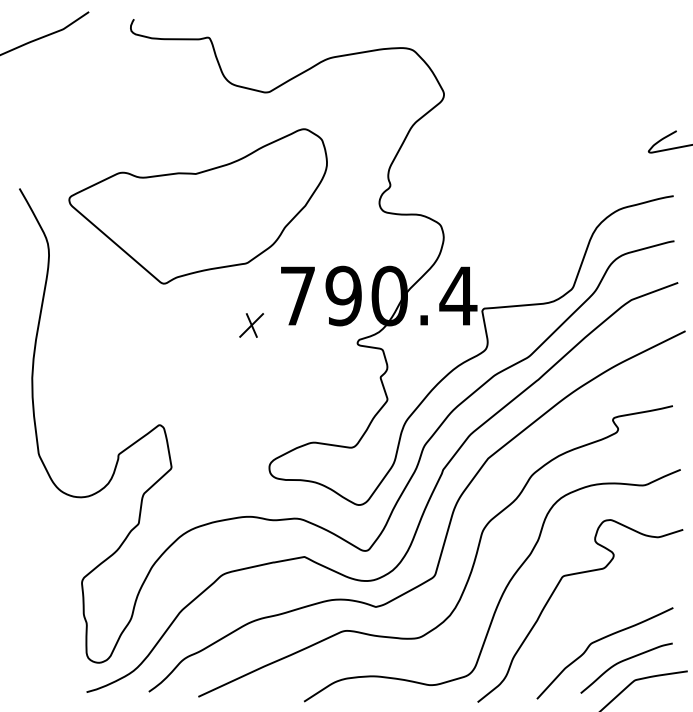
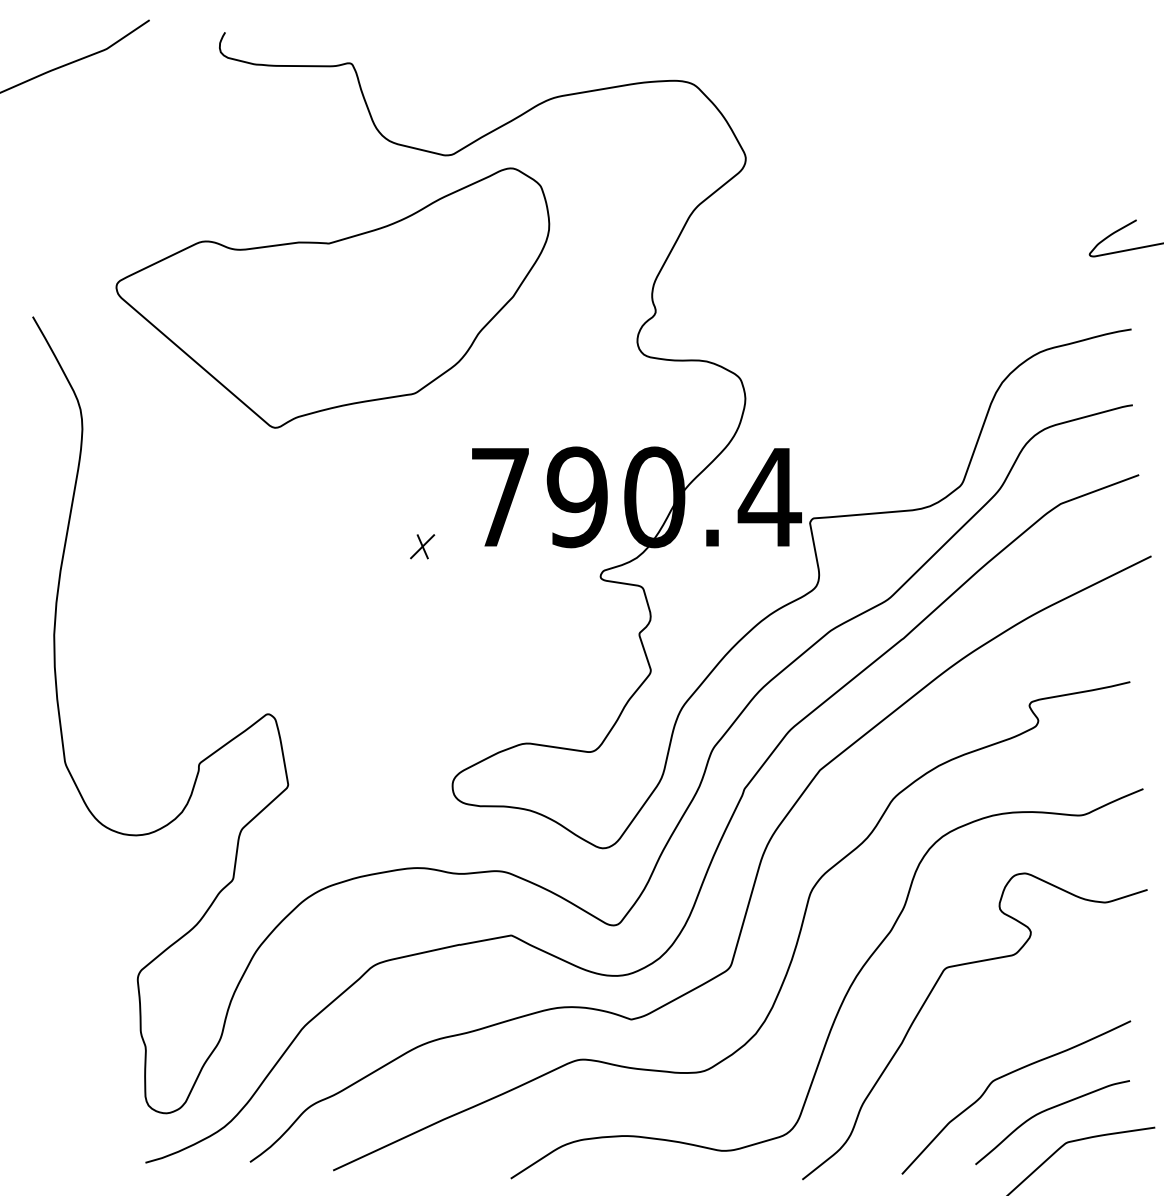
part: (197, 206) -> (331, 298), moved
part: (251, 325) -> (422, 546), size x0.6

